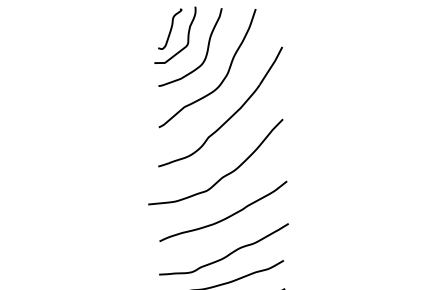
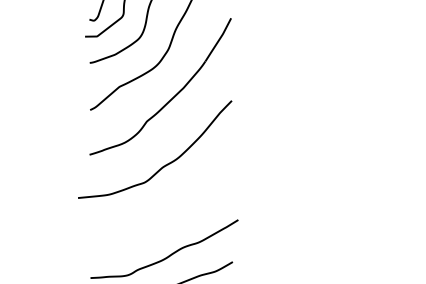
curve: (225, 217) -> (166, 212), removed

